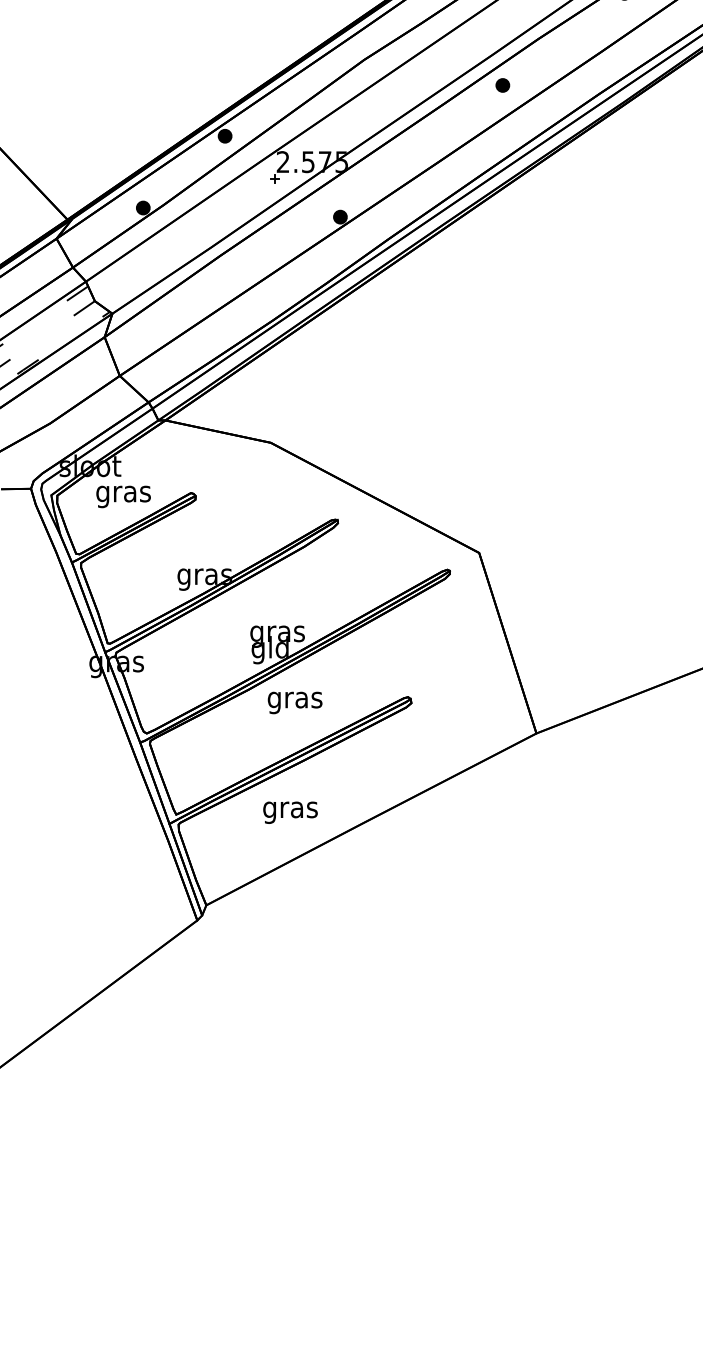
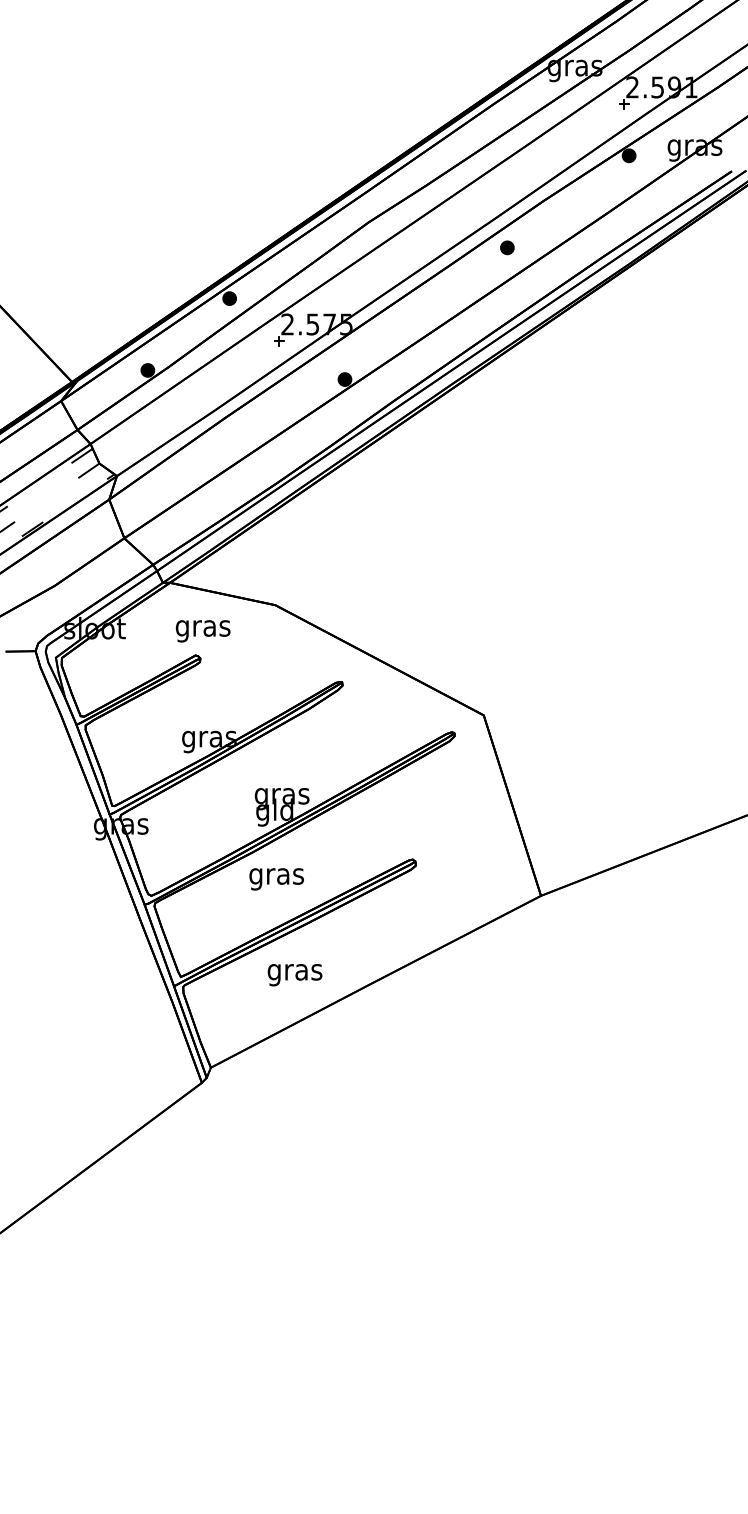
text: (122, 497) -> (202, 631), moved
text: (294, 703) -> (276, 879), moved

